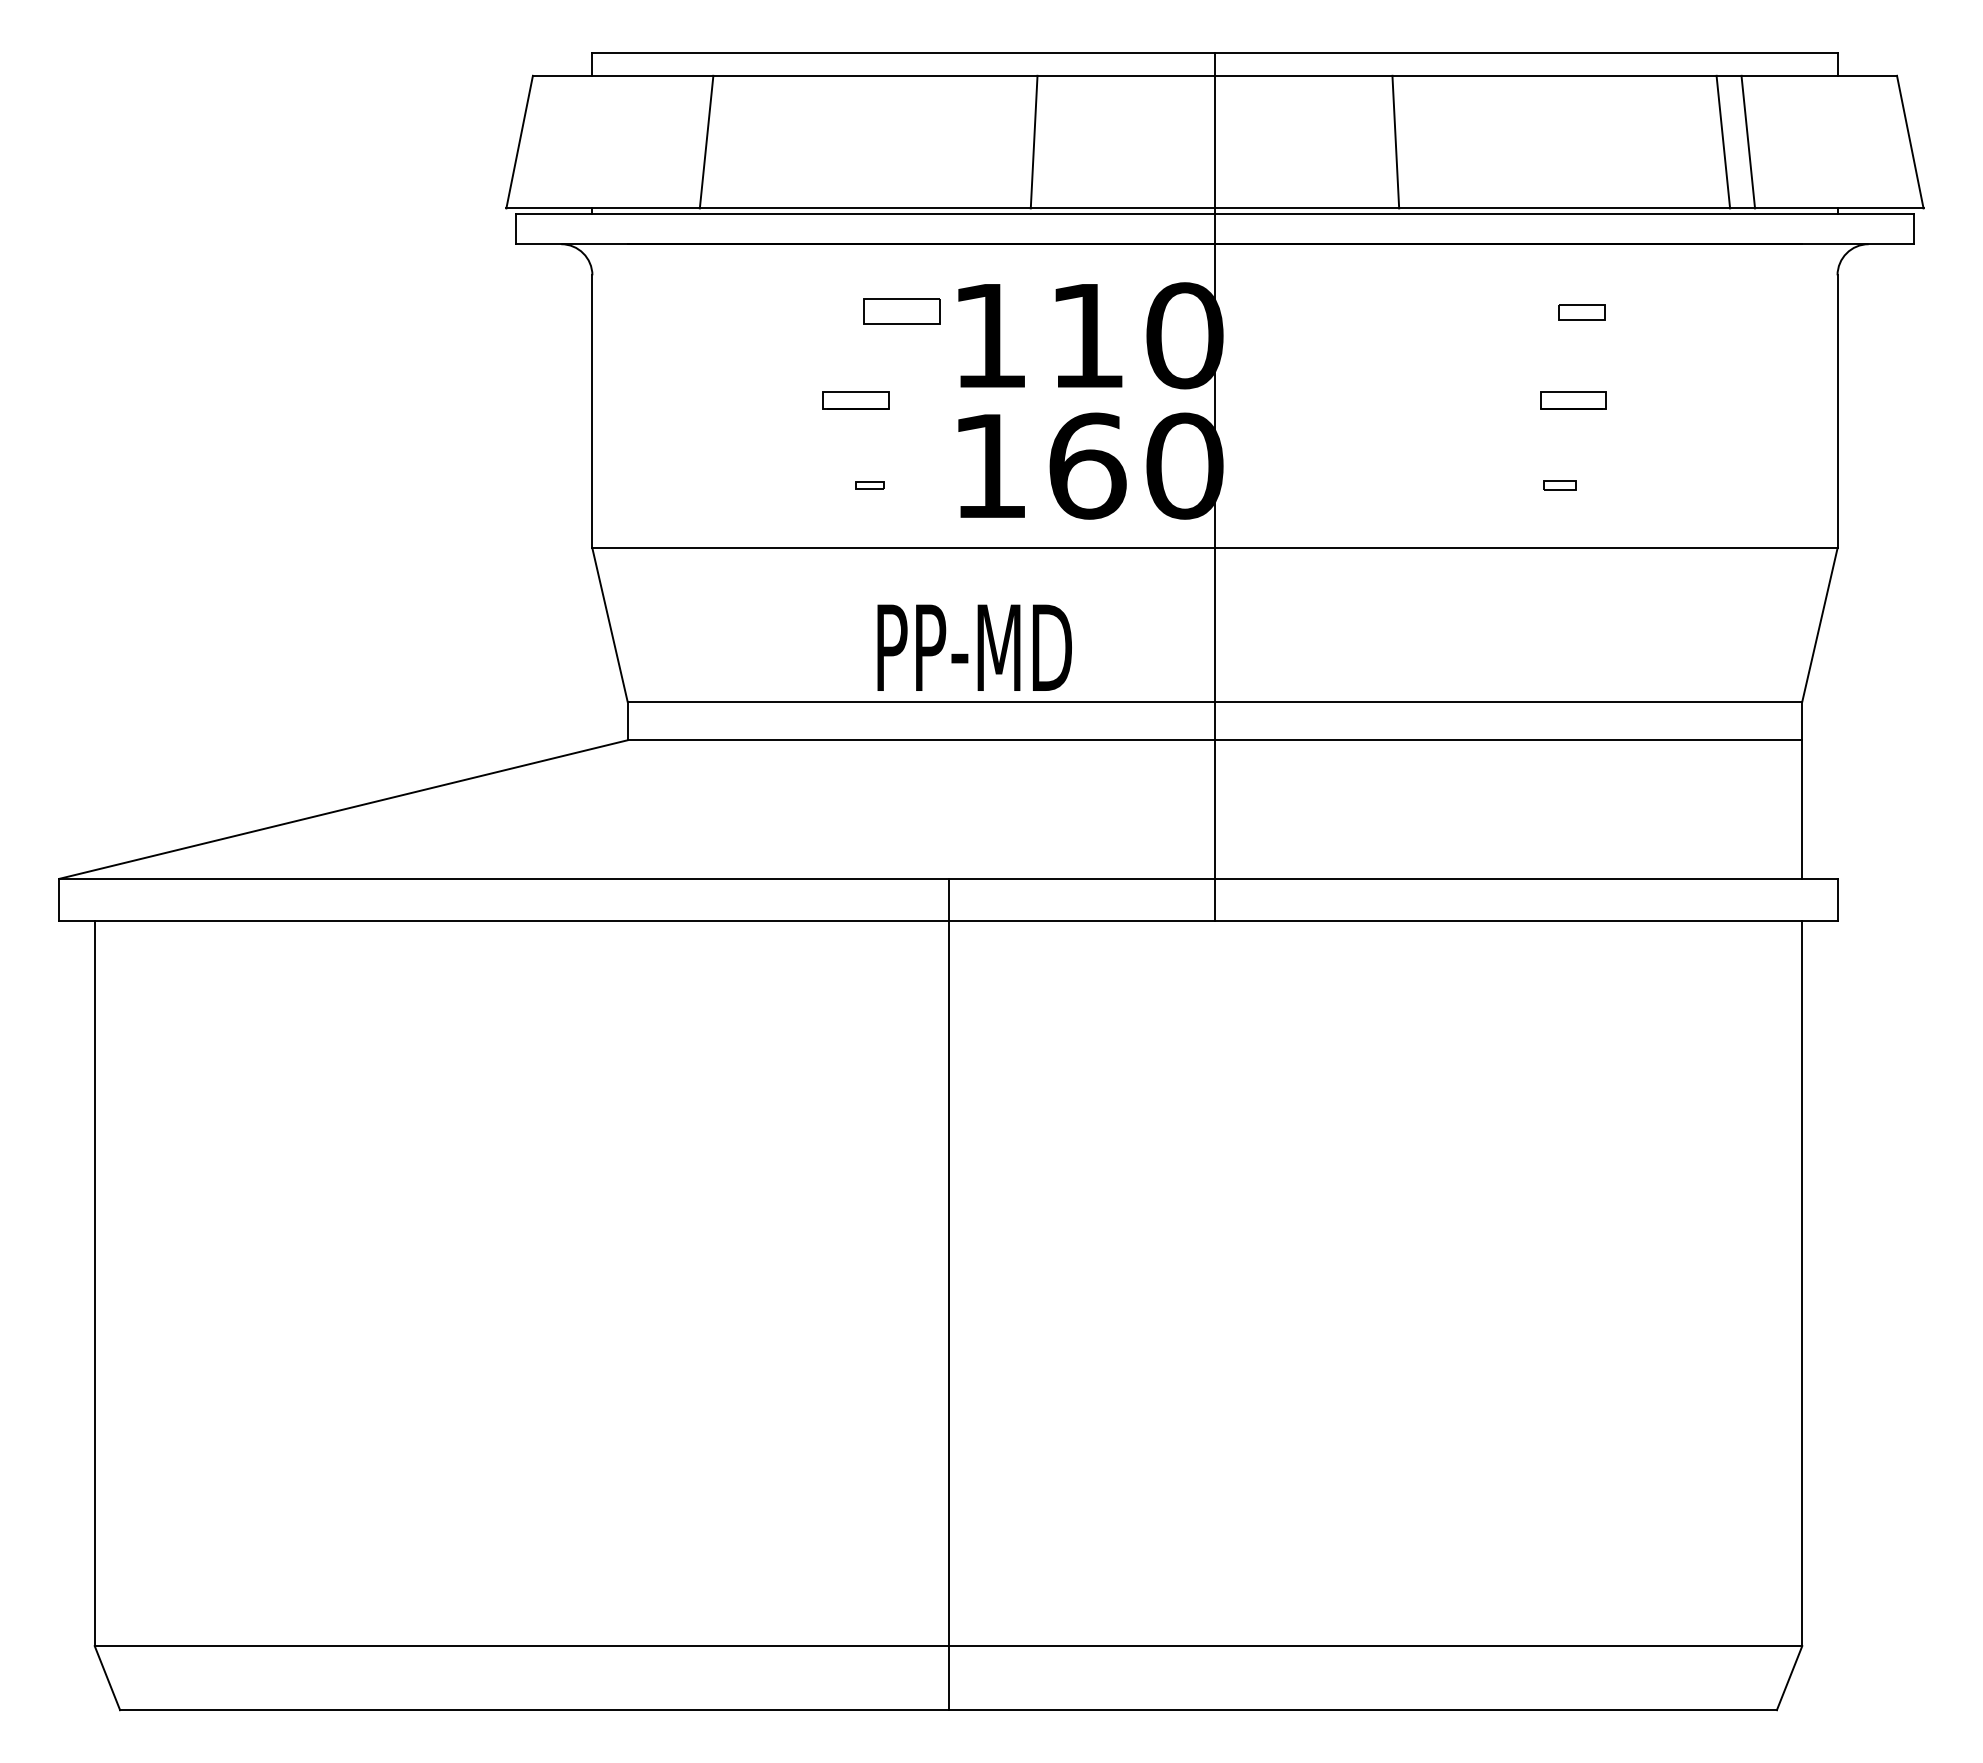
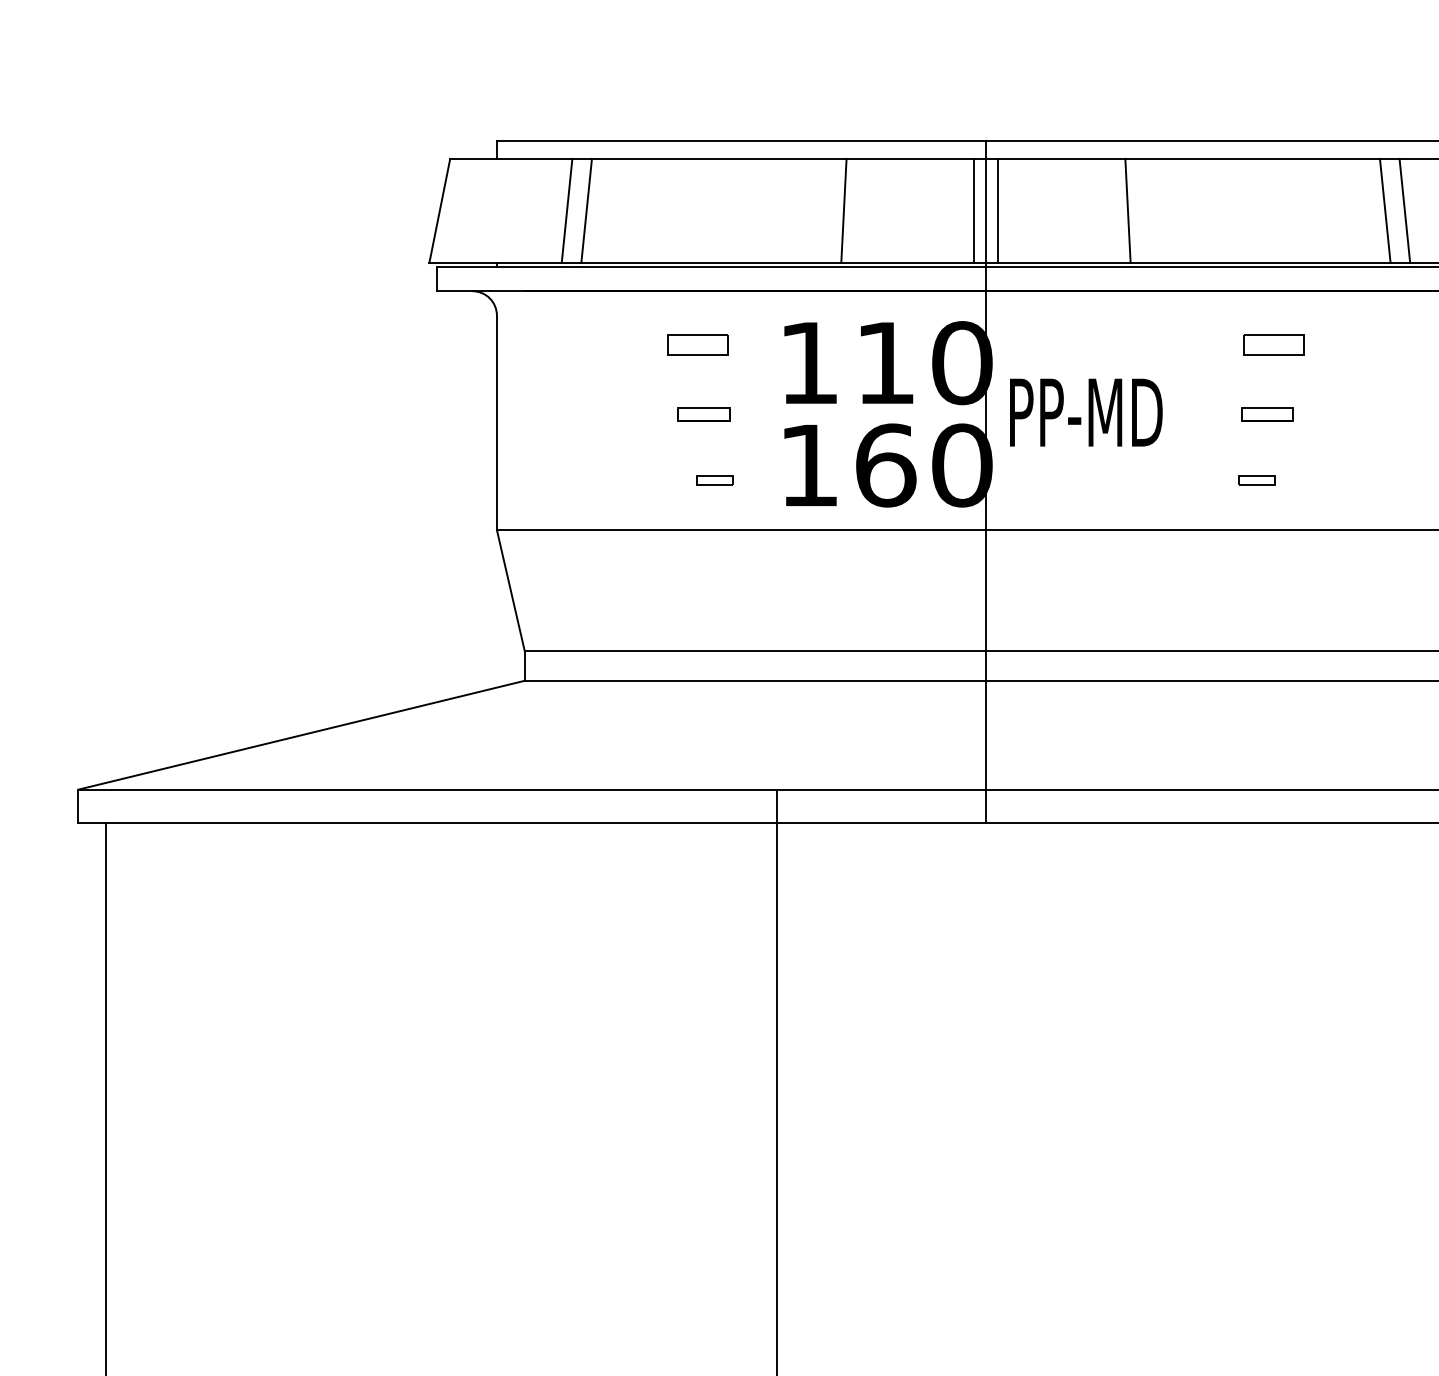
line: (681, 141) -> (566, 210), added
line: (1199, 141) -> (973, 210), added
line: (1230, 141) -> (998, 210), added
part: (901, 311) -> (697, 344), moved
part: (1581, 312) -> (1273, 344), size x1.67
part: (869, 484) -> (714, 479), size x1.67
part: (1559, 484) -> (1256, 479), size x1.43
text: (974, 647) -> (1086, 412), moved

